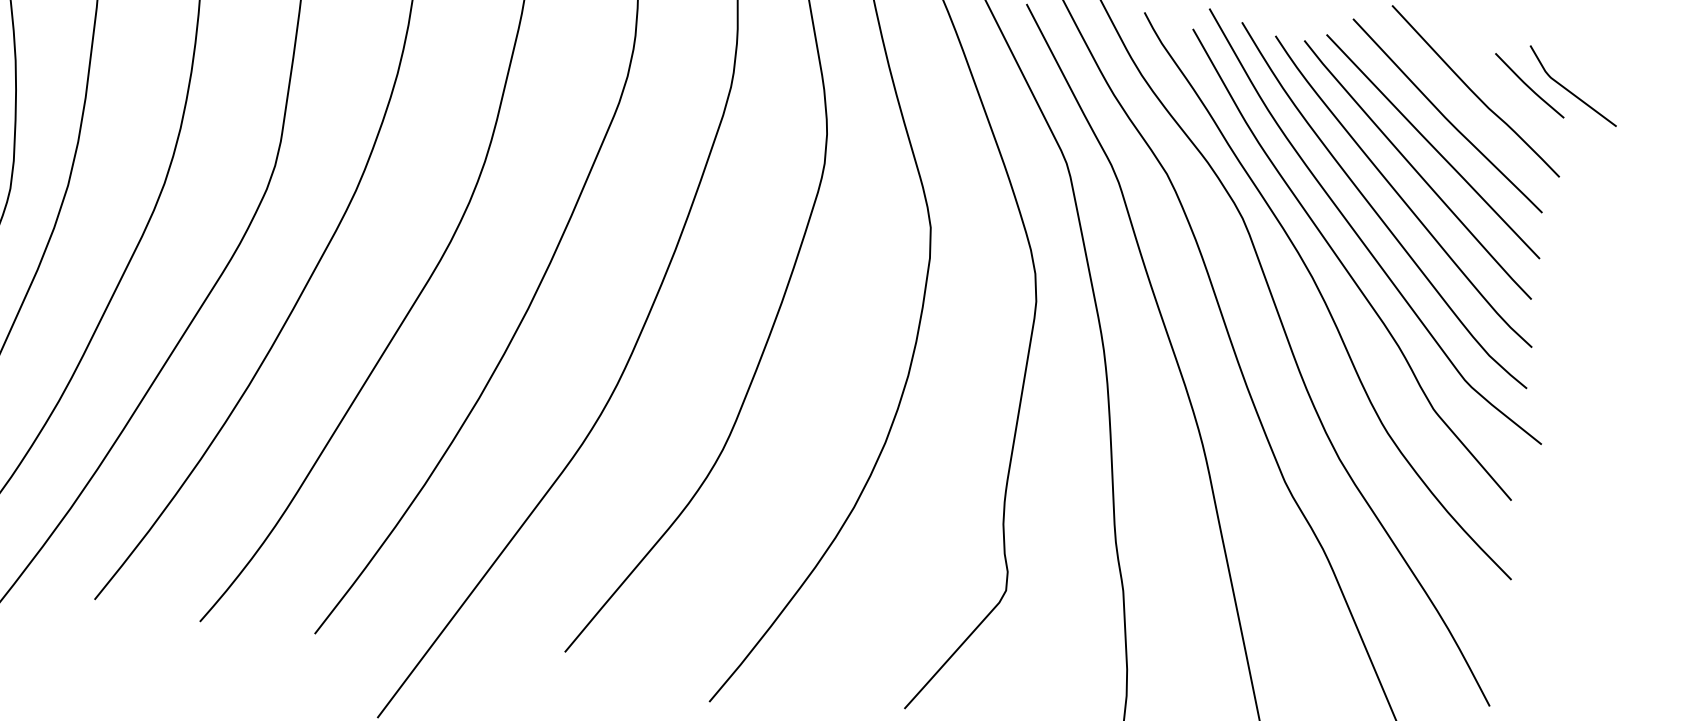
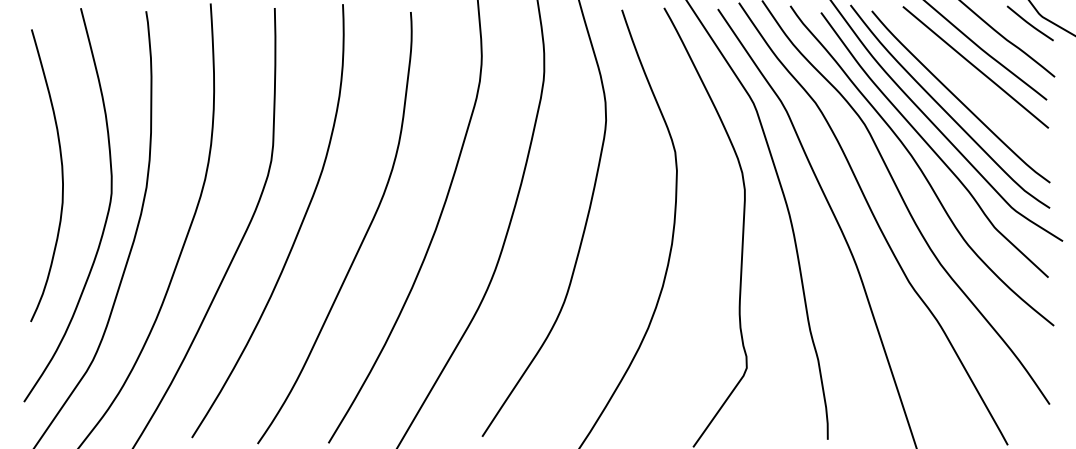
curve: (1416, 169) -> (967, 82), removed

